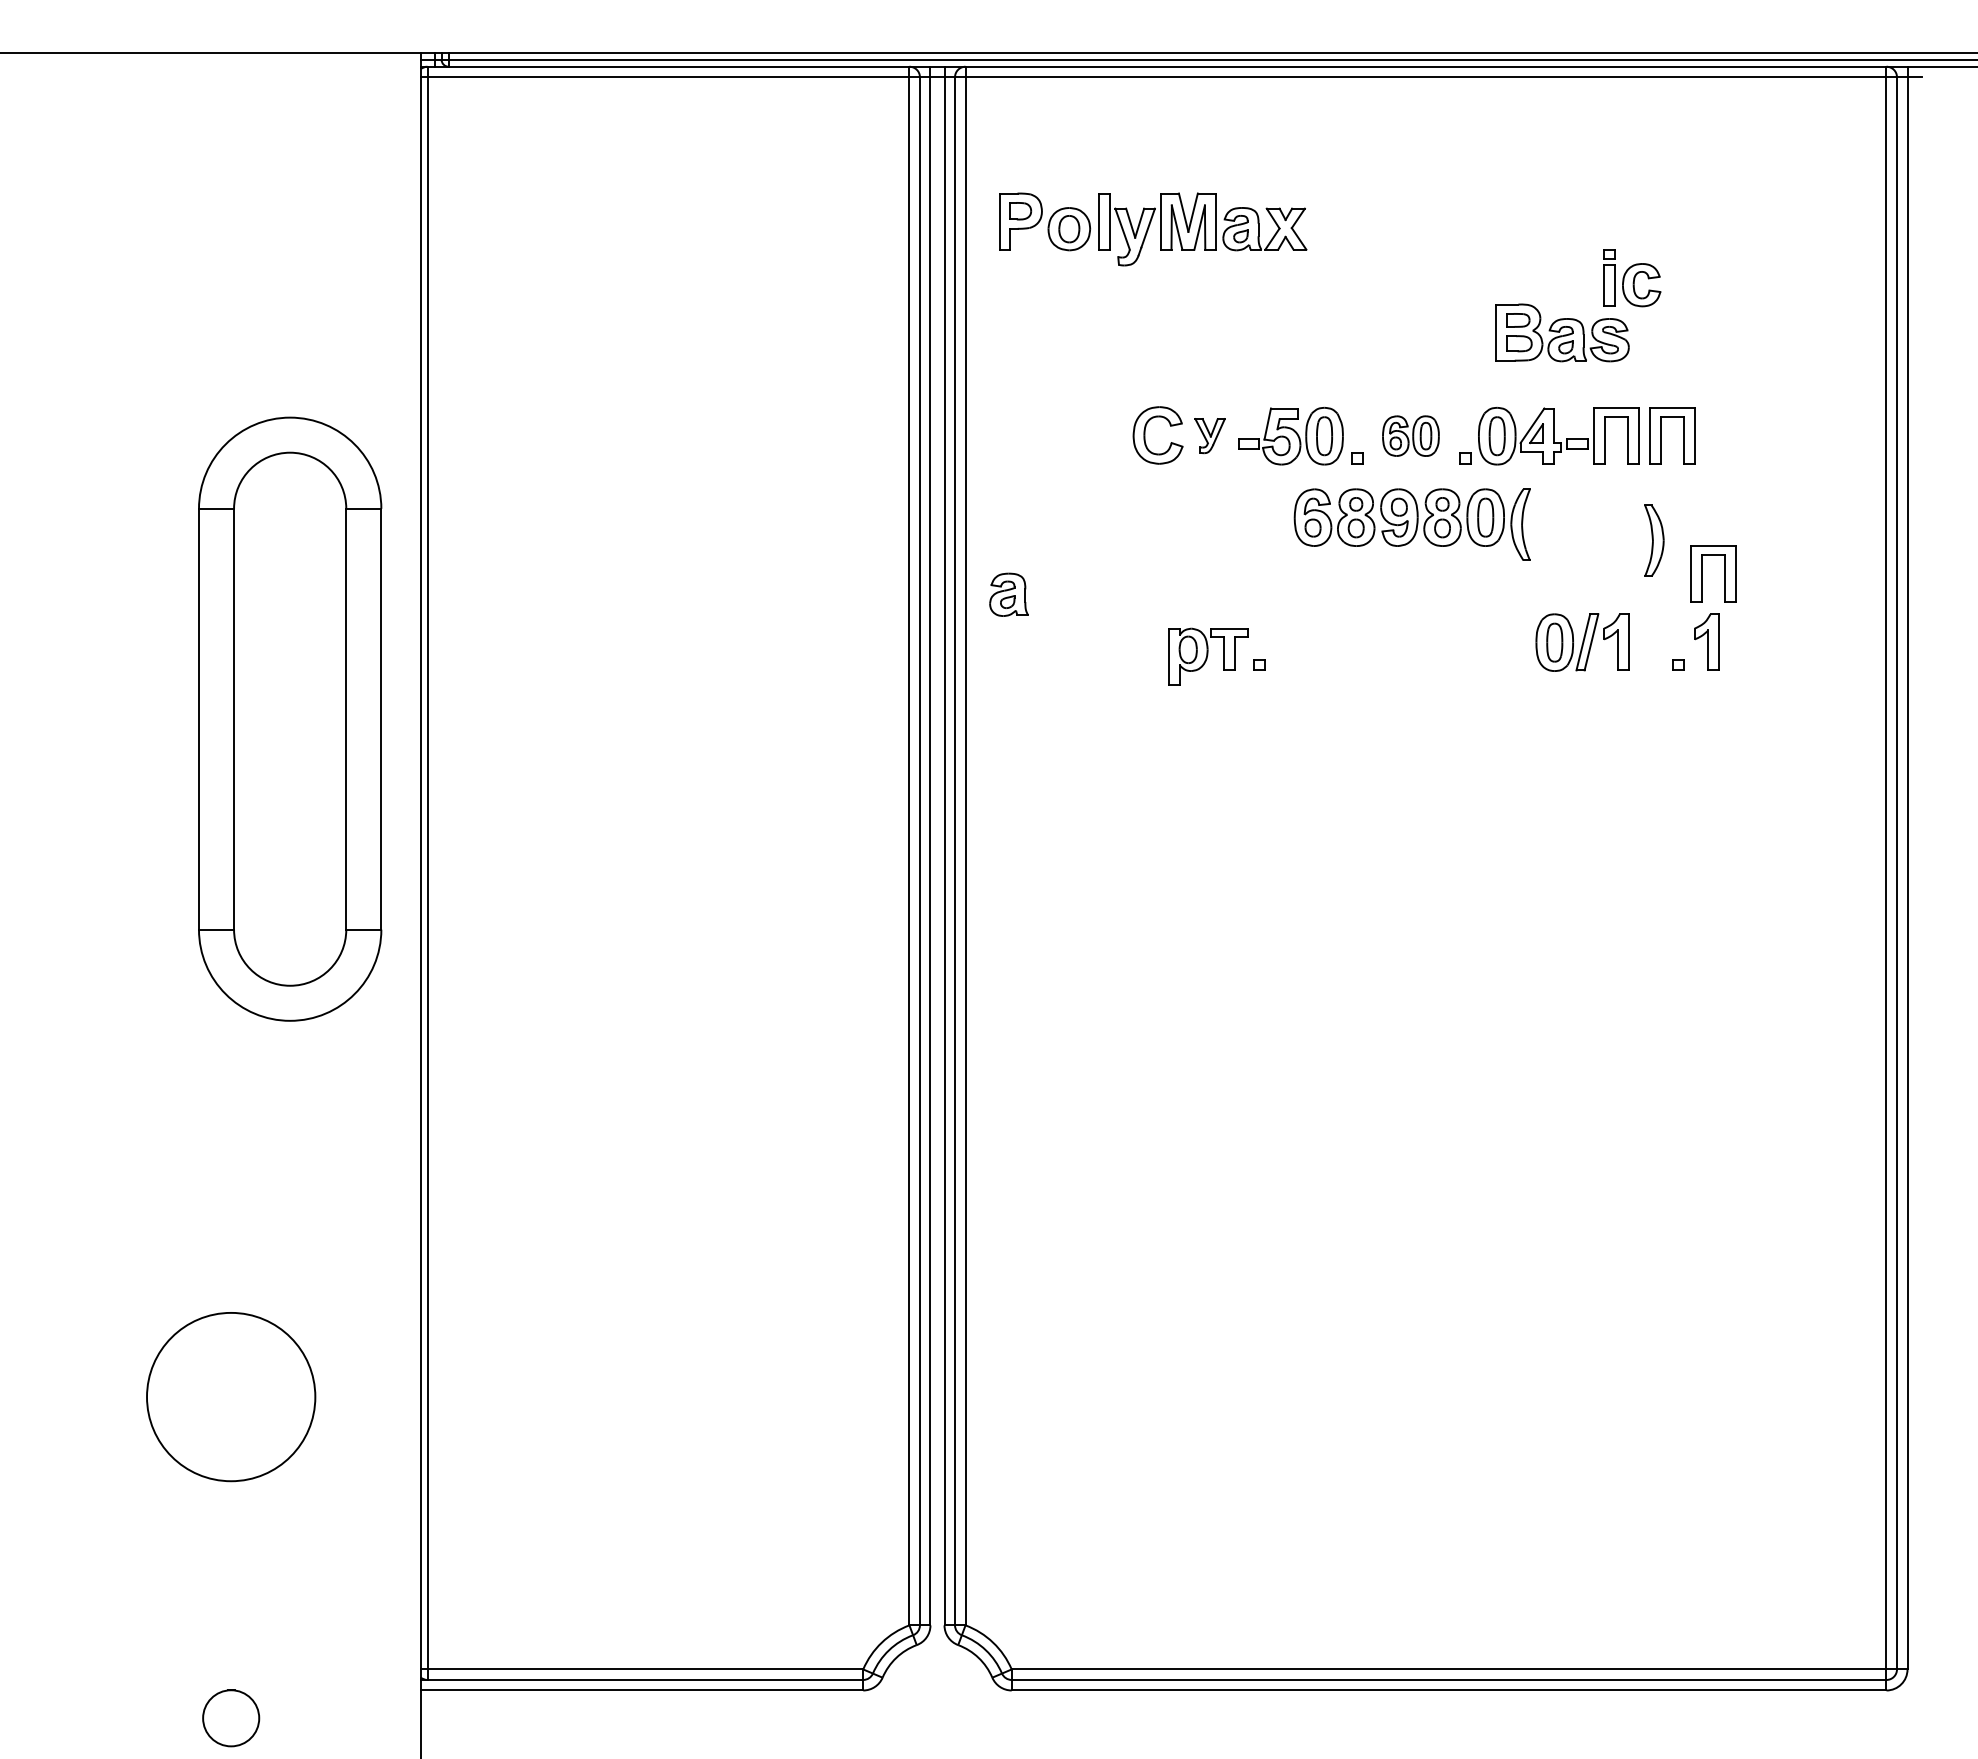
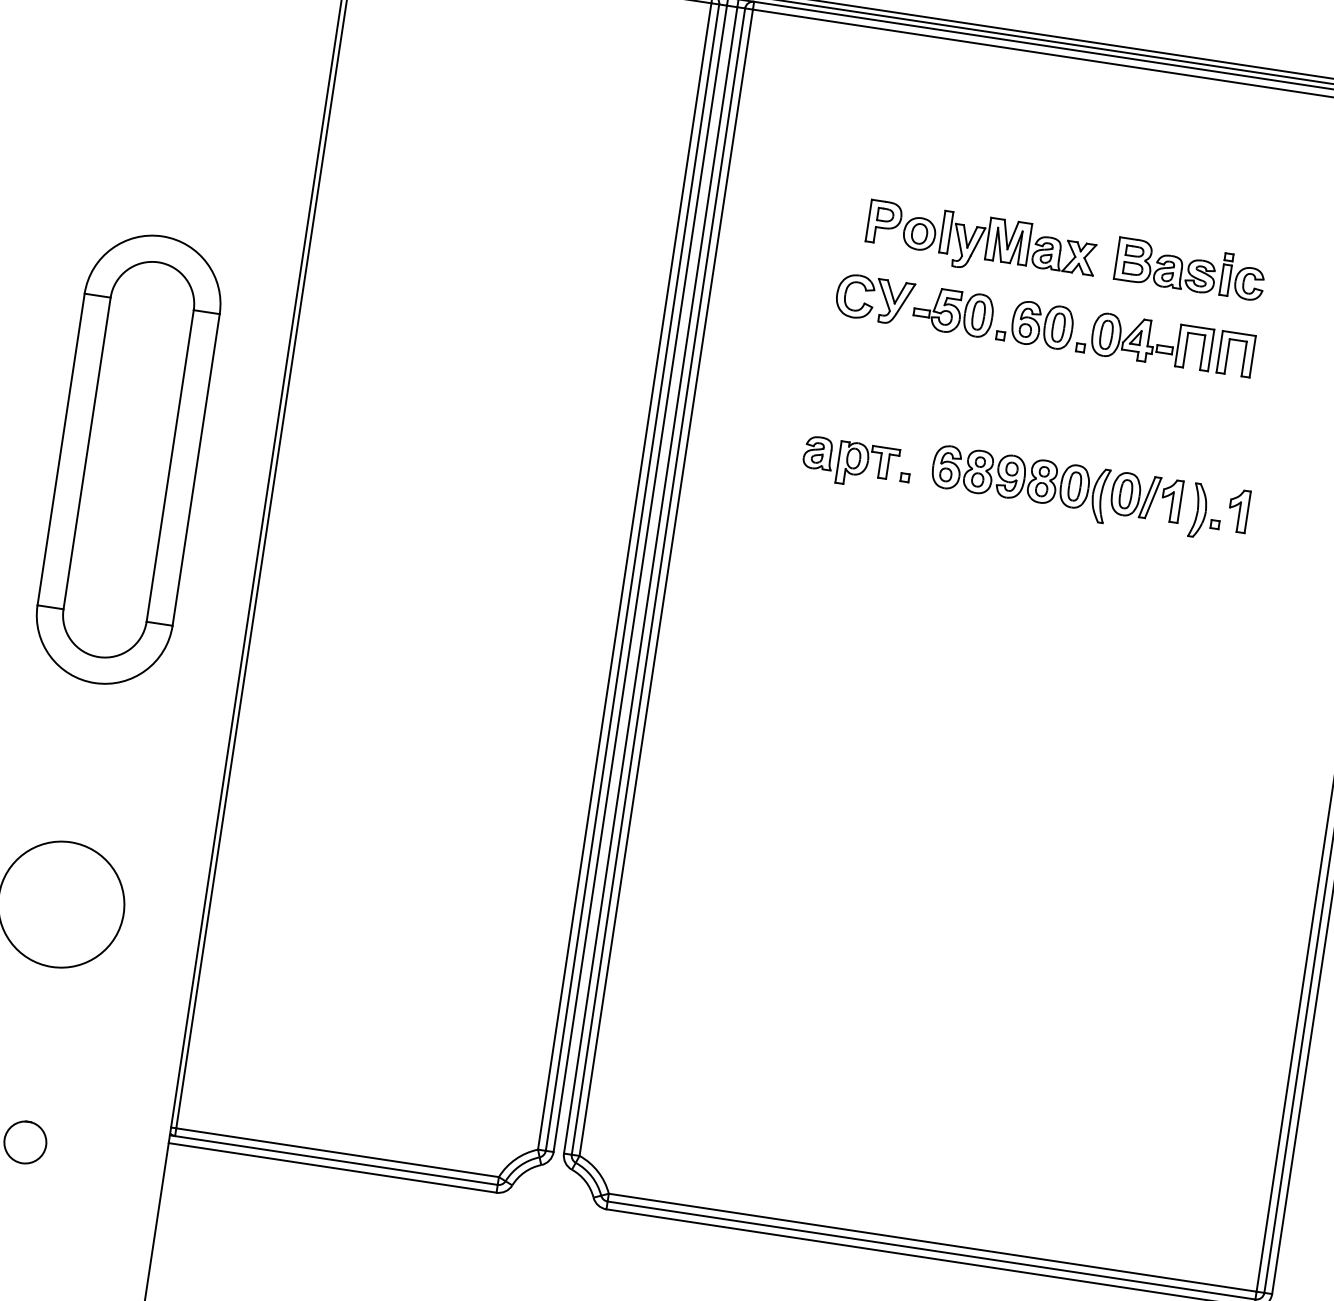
part: (1153, 229) -> (981, 243), moved
part: (1632, 278) -> (1243, 277), moved
part: (1209, 435) -> (893, 302), size x1.67
part: (1410, 435) -> (1042, 324), size x1.43
part: (1411, 524) -> (1019, 483), moved
part: (1654, 540) -> (1199, 510), moved
part: (1702, 573) -> (1243, 459), removed
part: (1008, 594) -> (818, 452), moved
part: (290, 718) -> (128, 459), moved

